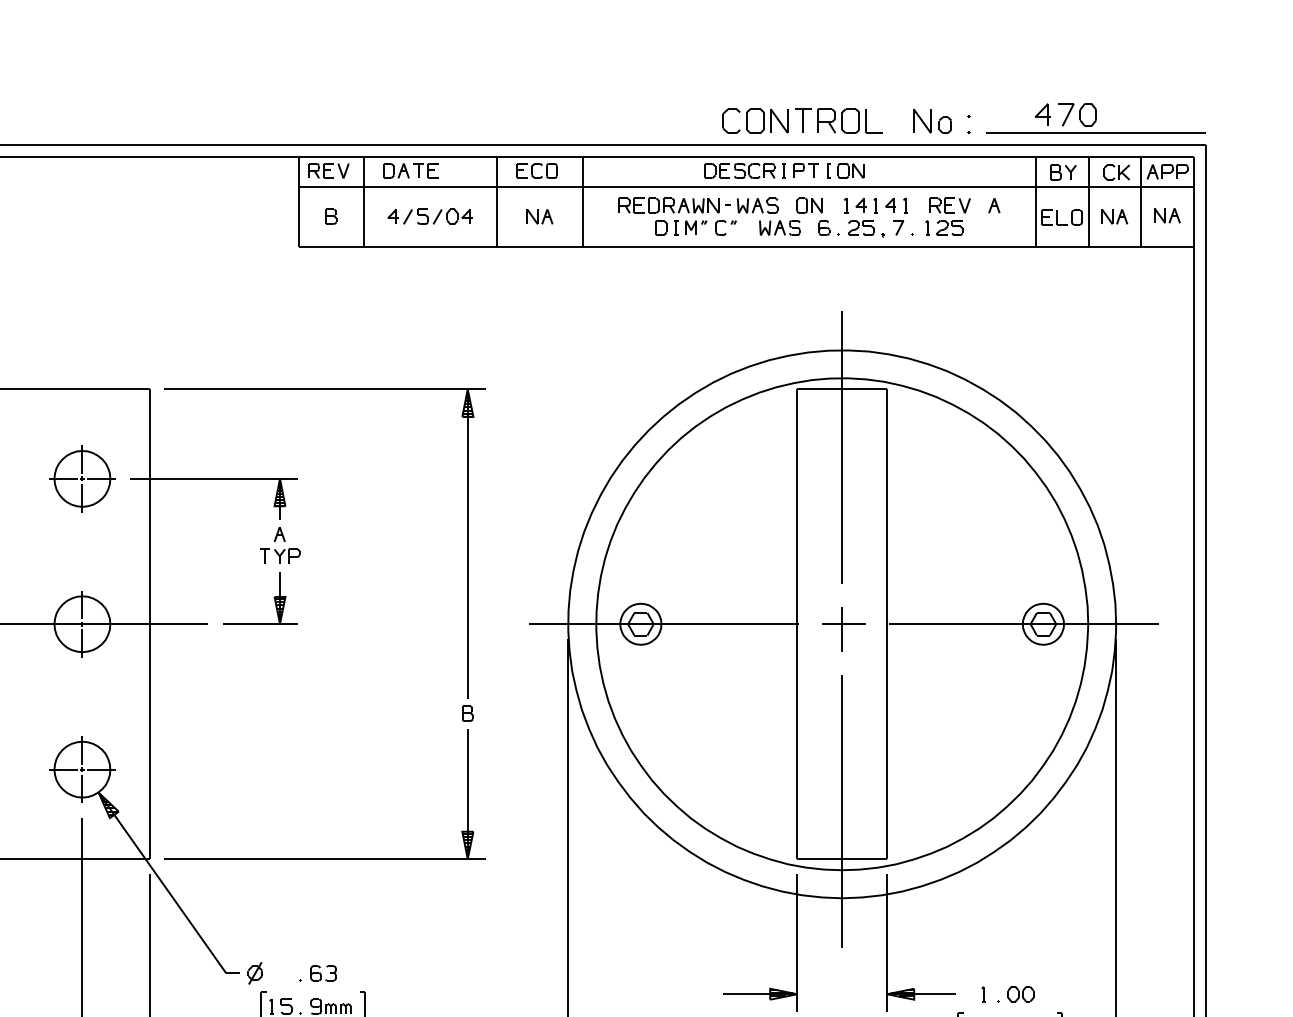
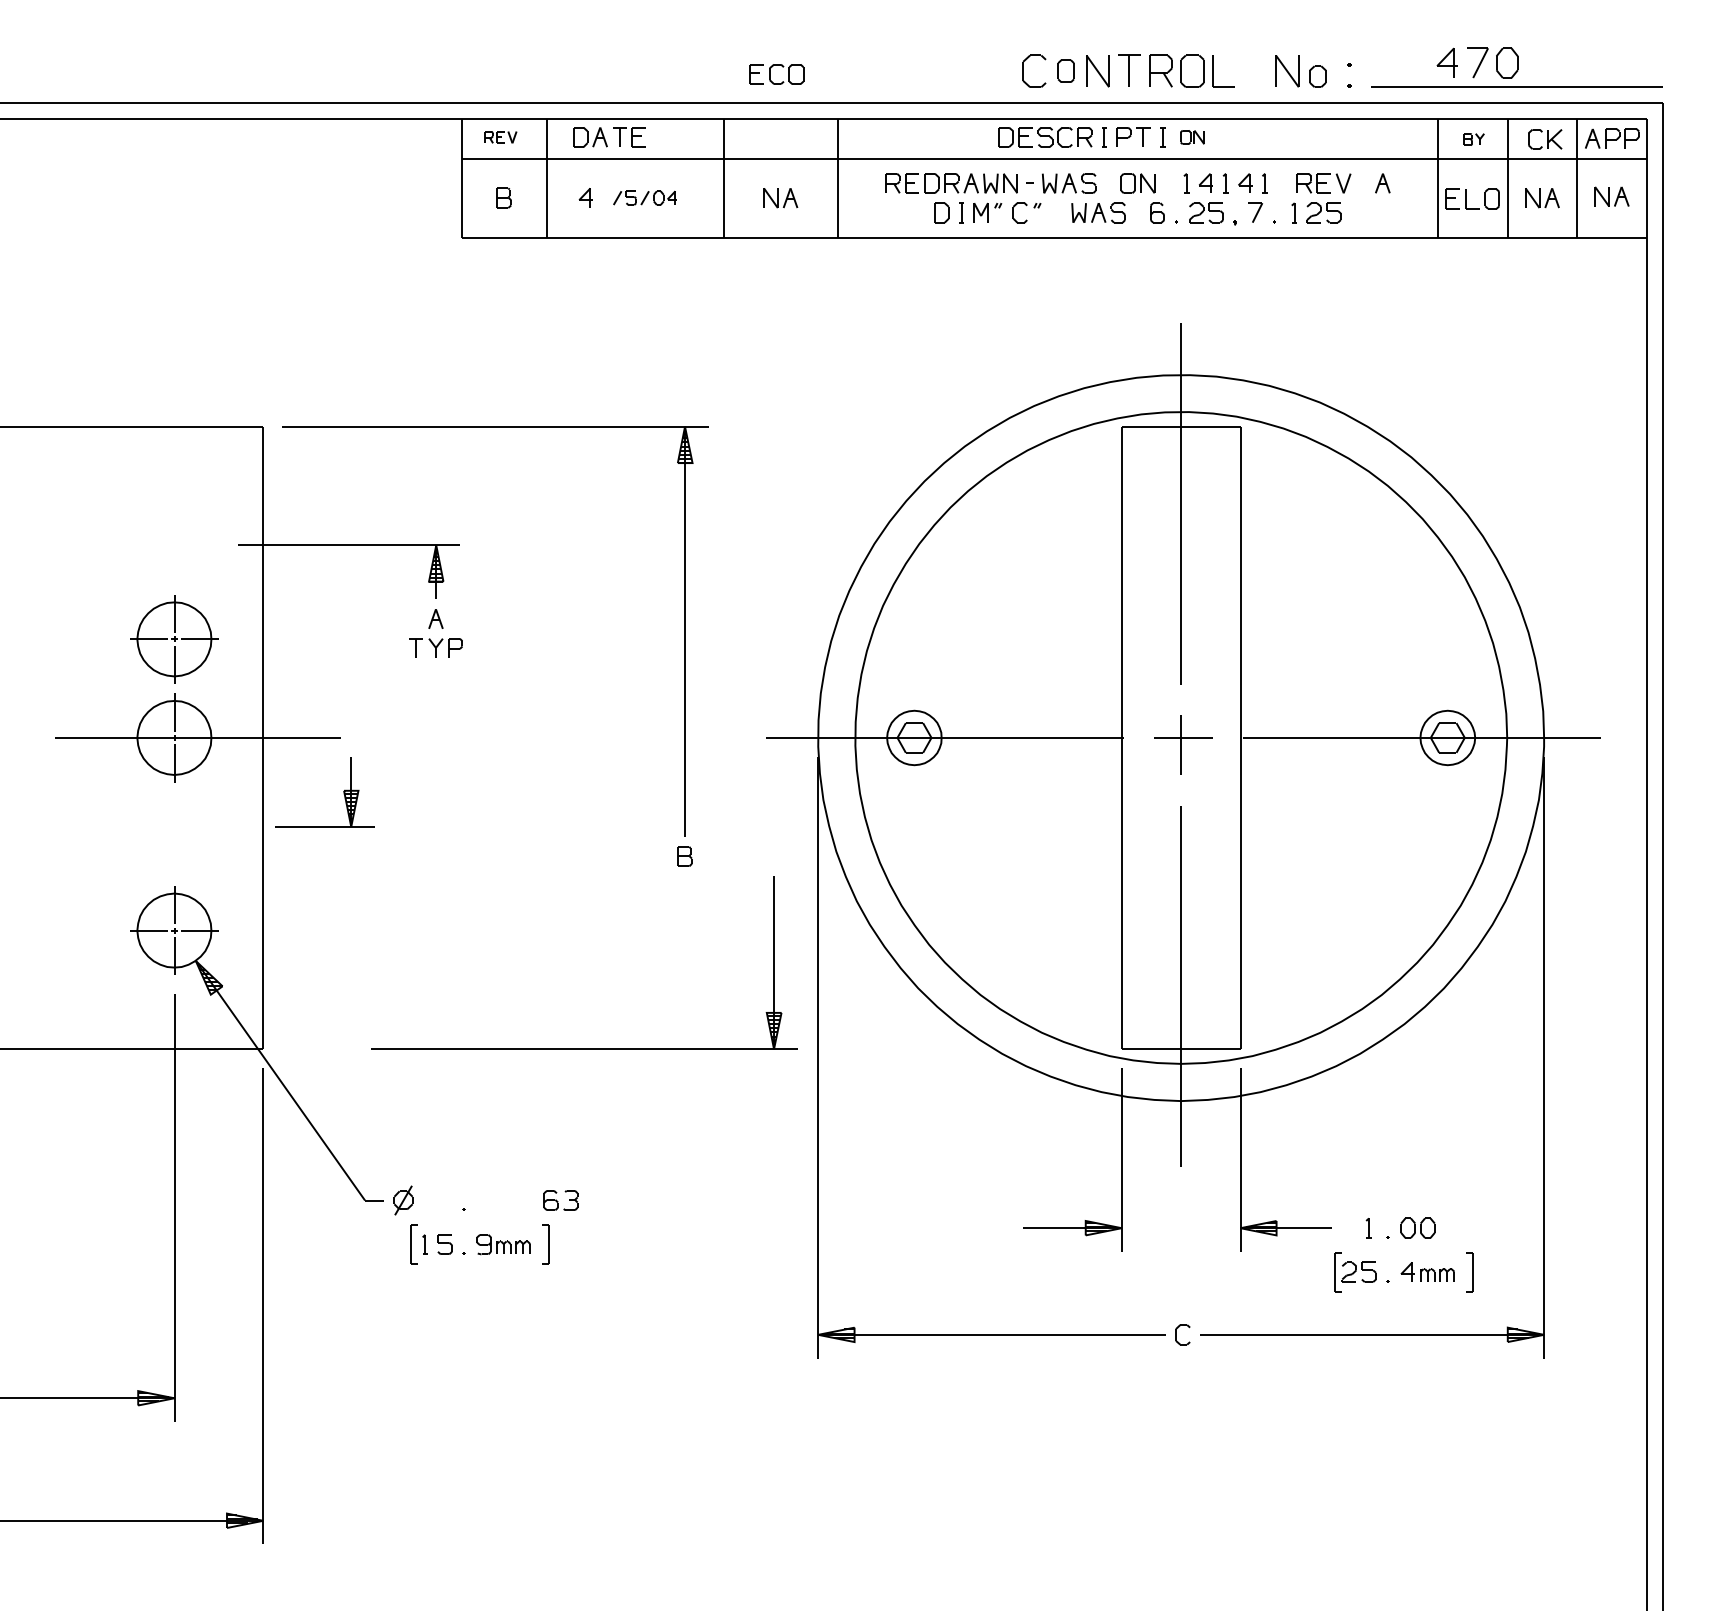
part: (754, 120) -> (1065, 70), size x0.7
part: (328, 171) -> (500, 137), size x0.6
part: (536, 171) -> (776, 74), moved
part: (850, 171) -> (1192, 137), size x0.7
part: (1062, 172) -> (1473, 139), size x0.6
part: (437, 216) -> (644, 197), size x0.7
part: (82, 479) -> (174, 639), moved
part: (274, 598) -> (343, 792), moved
part: (324, 858) -> (584, 1048), moved
part: (323, 973) -> (560, 1200), moved

